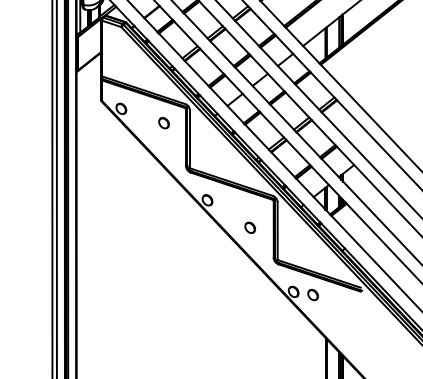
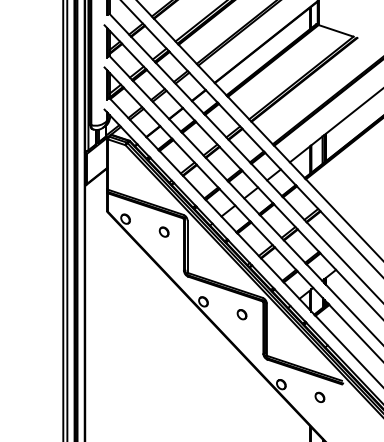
part: (249, 227) -> (241, 314), moved
part: (312, 294) -> (319, 396), moved

